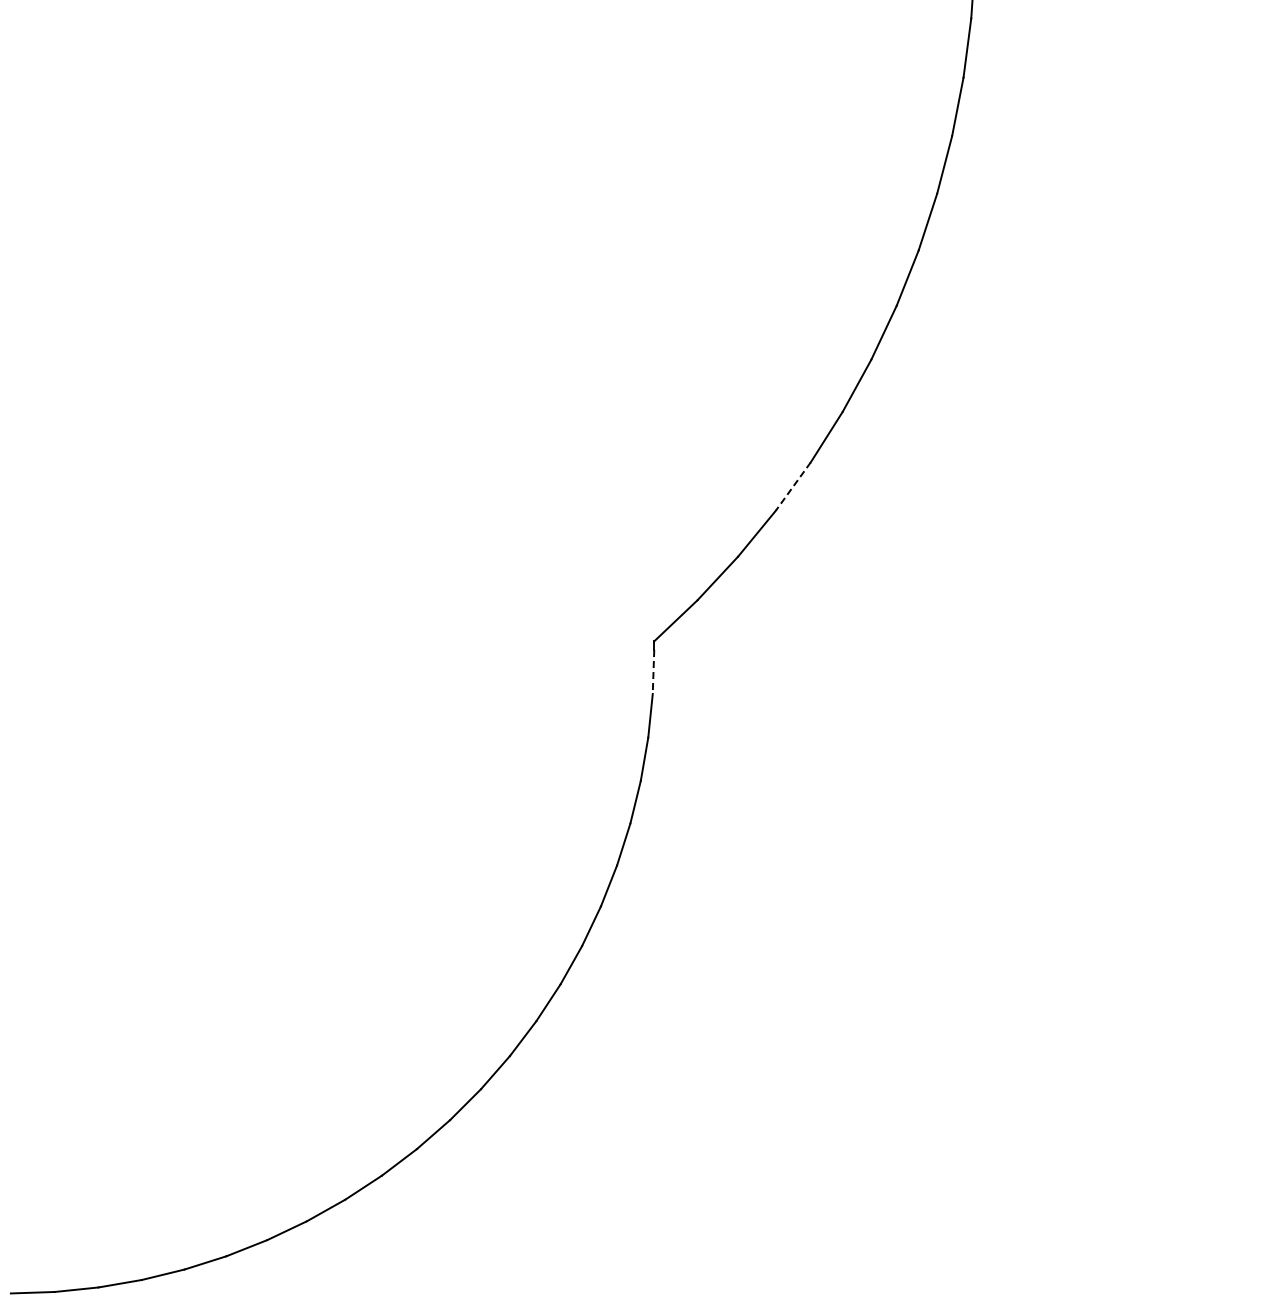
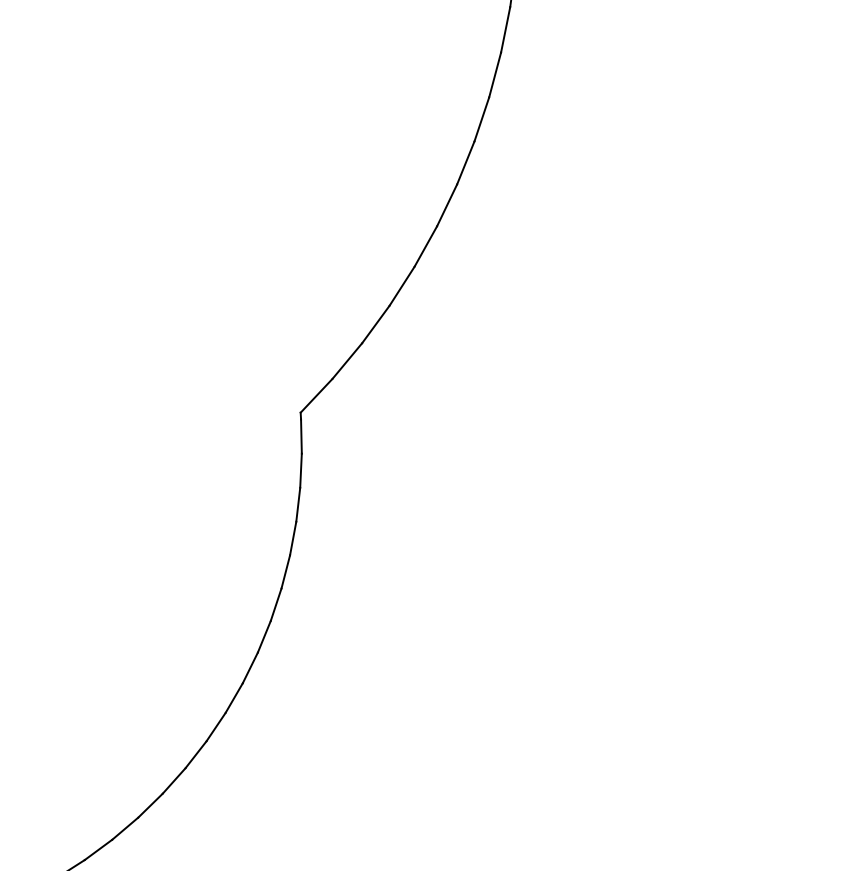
line: (793, 486) -> (402, 286), dashed -> solid
line: (653, 672) -> (301, 436), dashed -> solid

